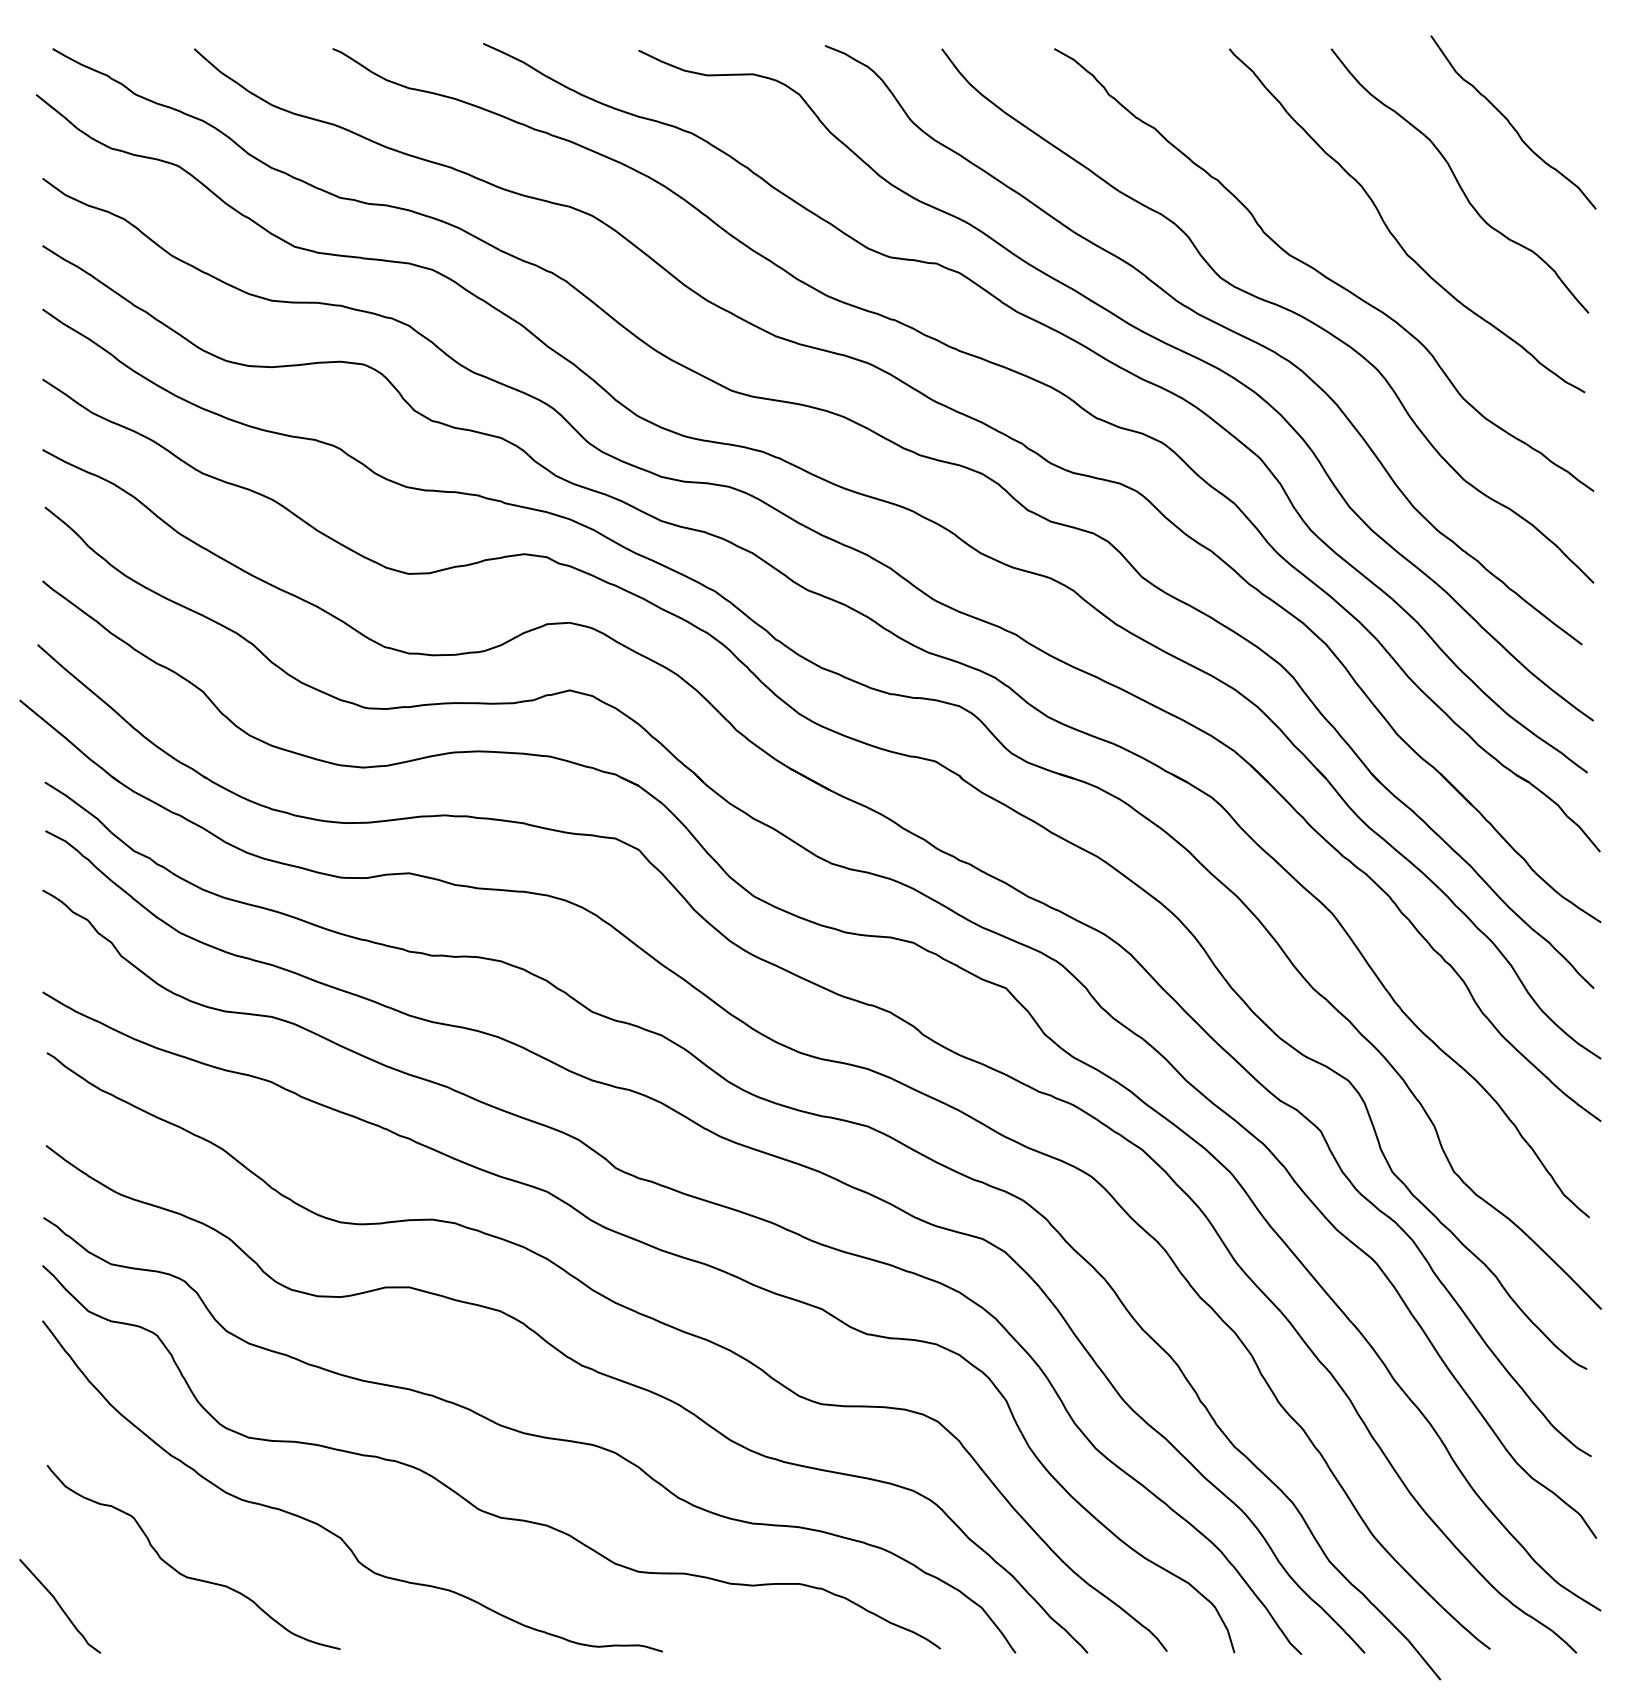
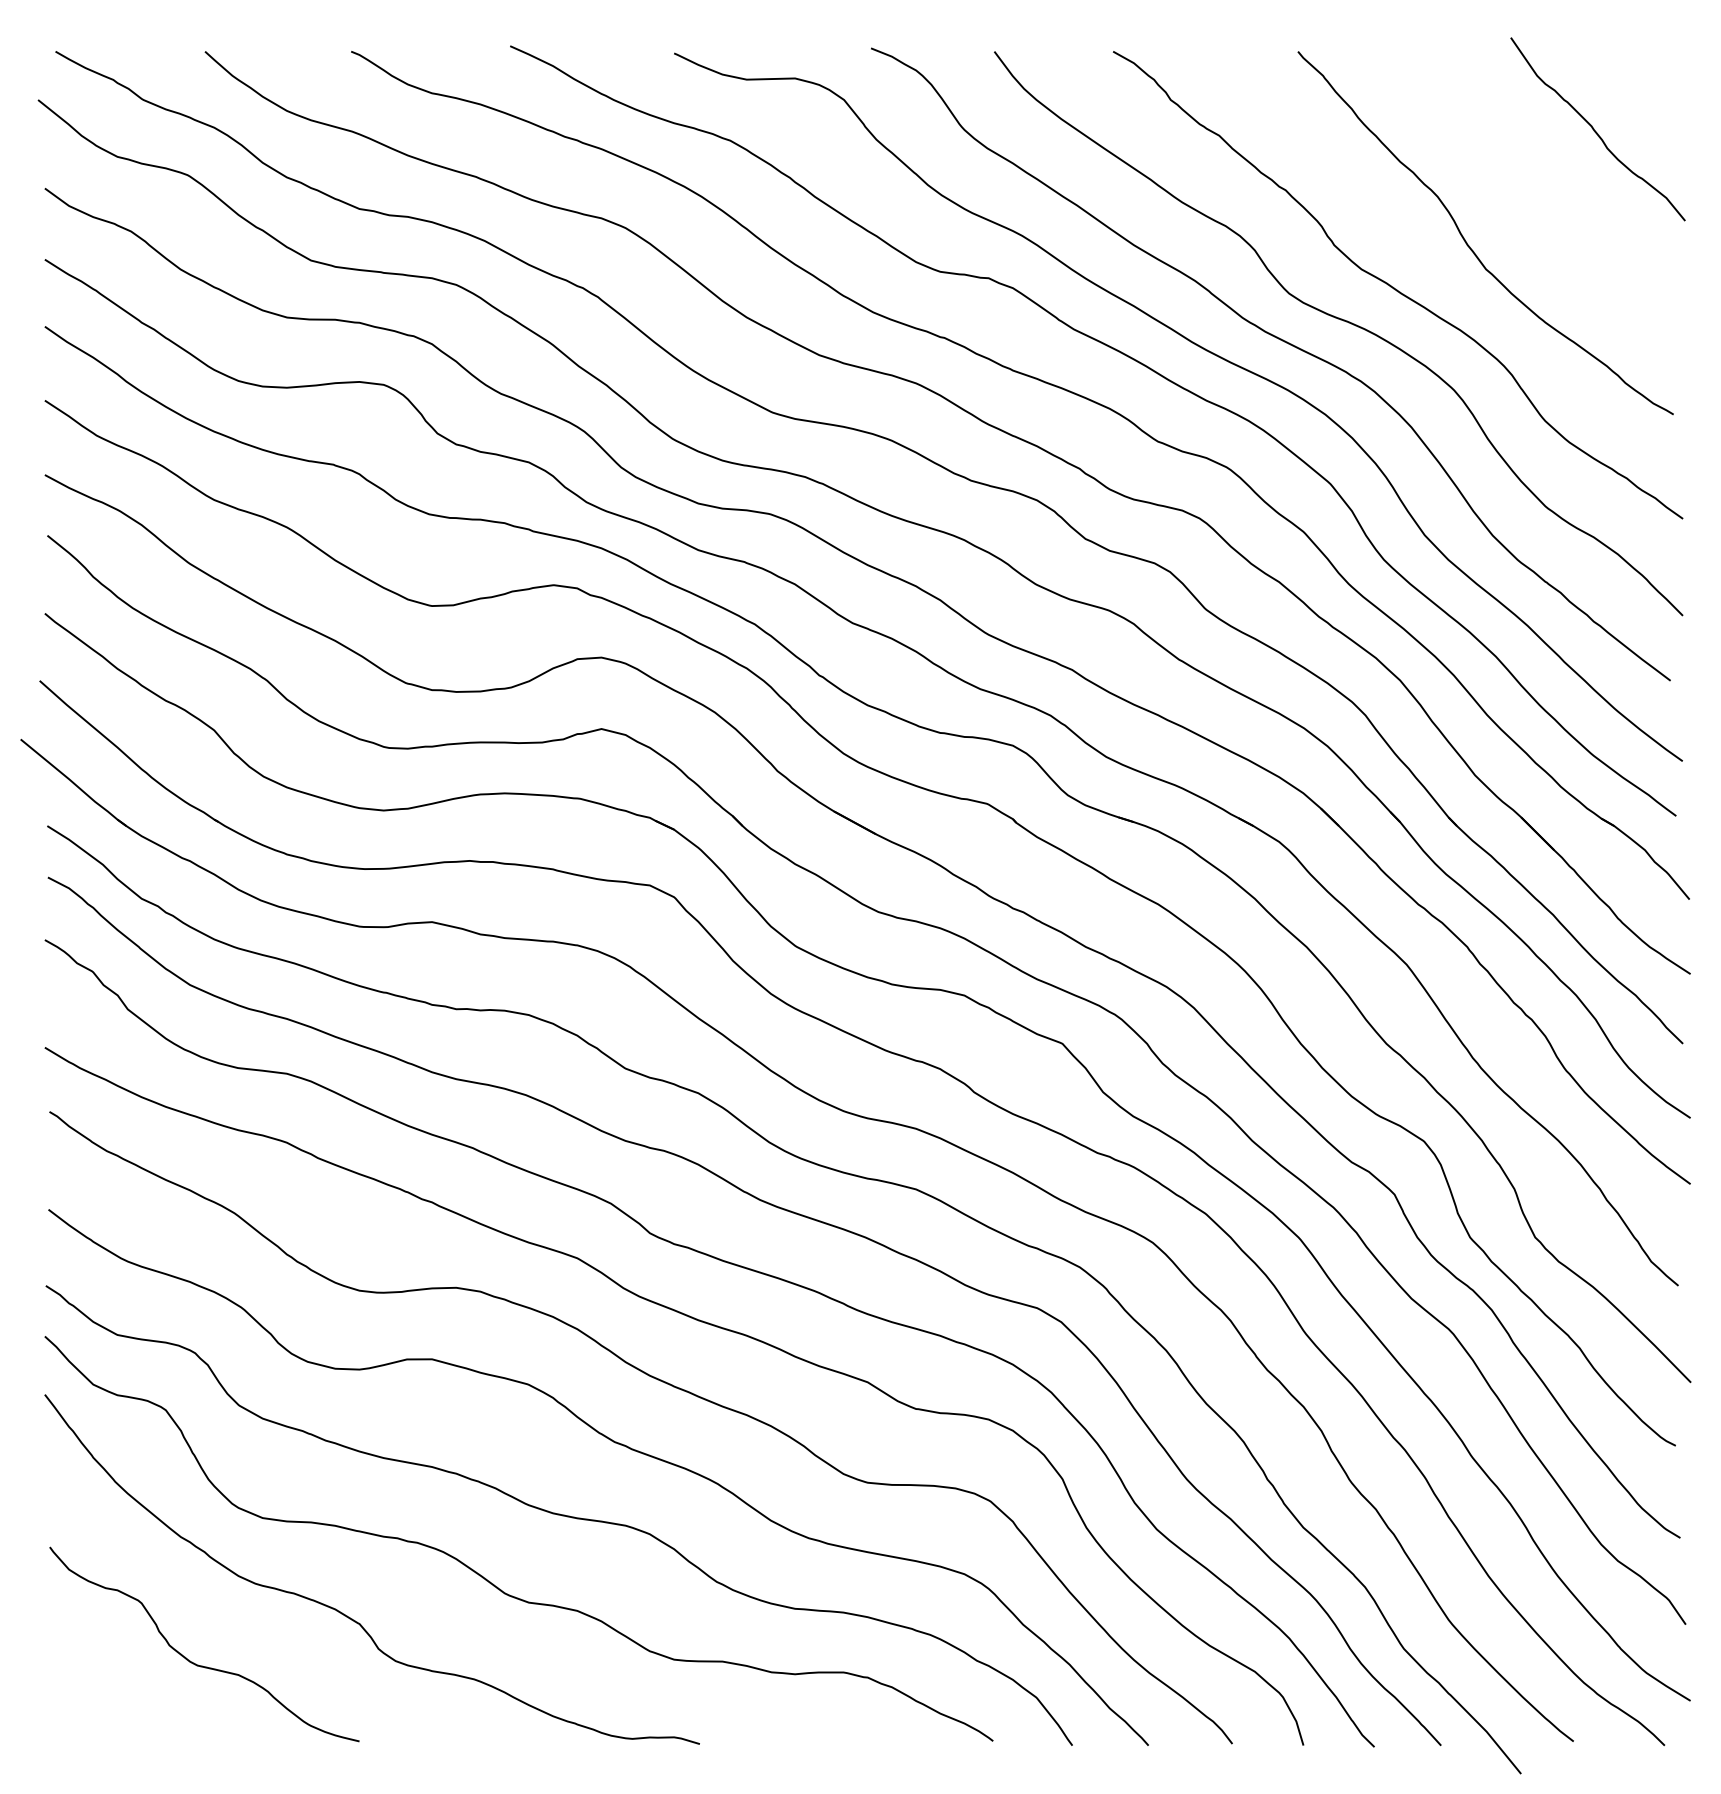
curve: (1458, 181) -> (1539, 191), removed
curve: (60, 1606) -> (63, 1696), removed

